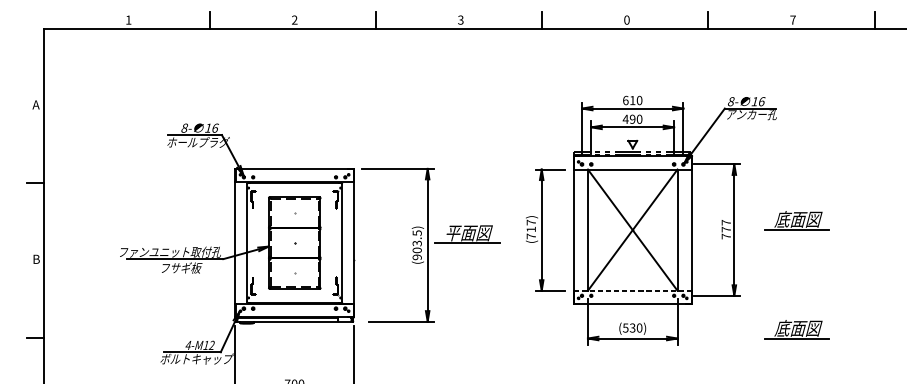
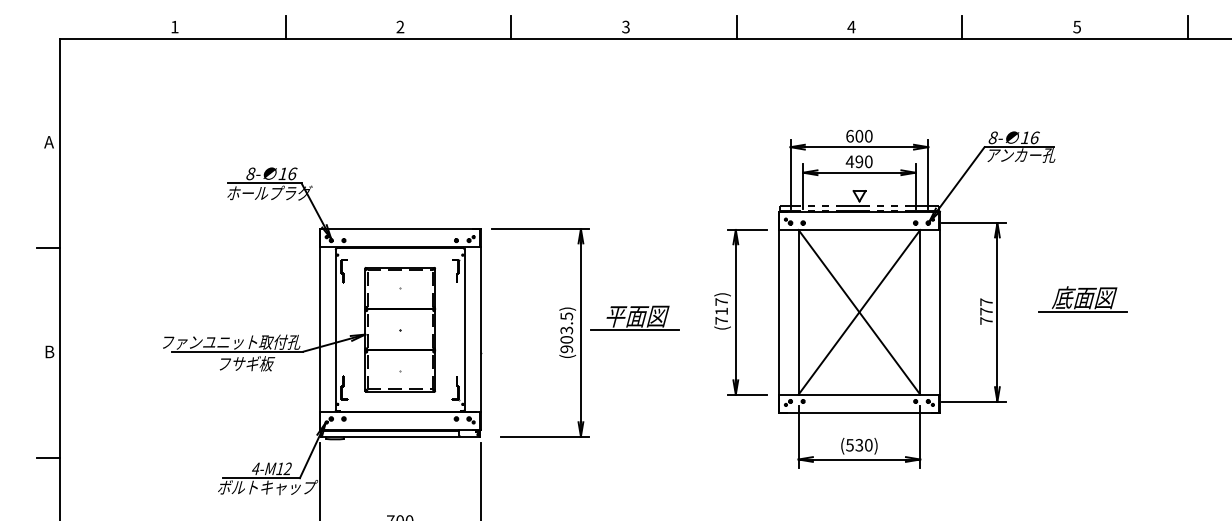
text: (626, 19) -> (851, 26), 0 -> 4
text: (793, 20) -> (1077, 27), 7 -> 5
text: (632, 100) -> (859, 136), 610 -> 600
line: (632, 290) -> (859, 394), dashed -> solid
part: (796, 329) -> (1082, 447), removed

